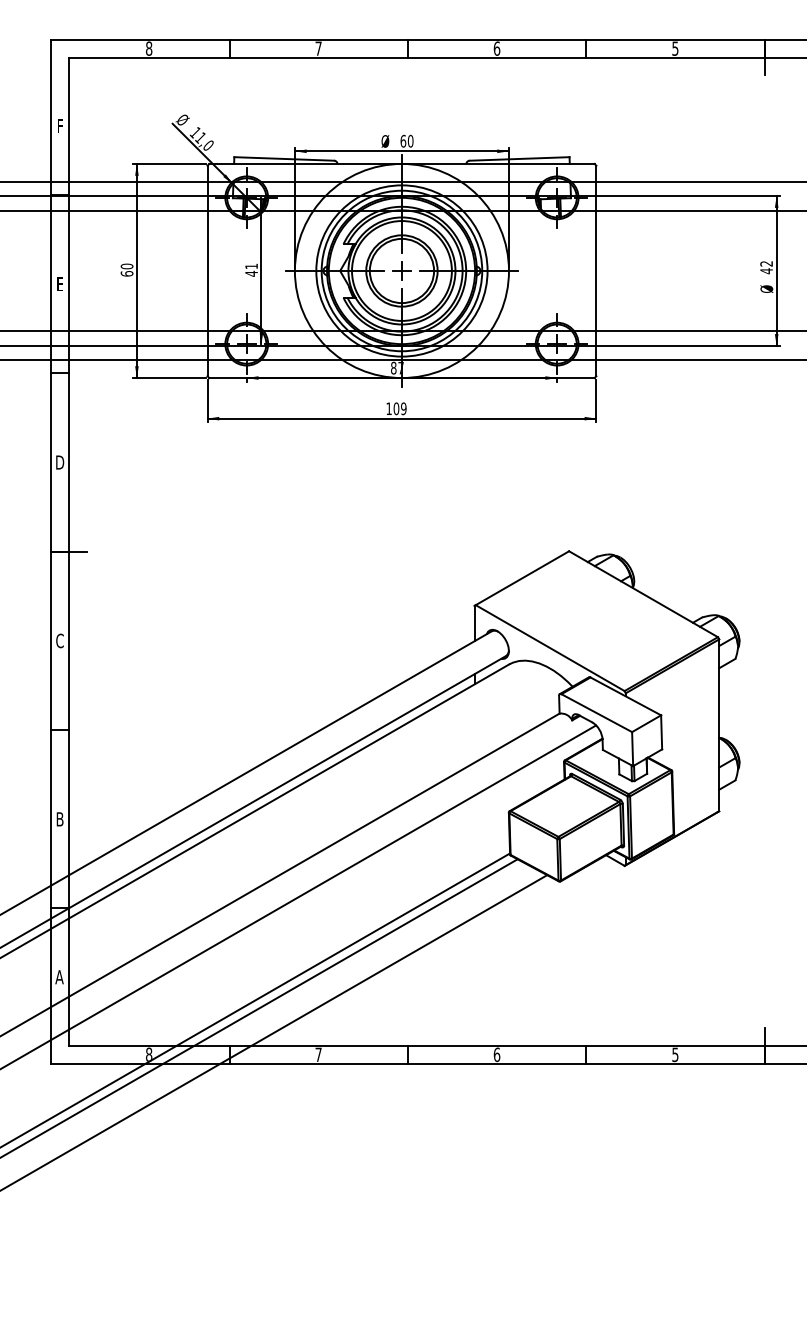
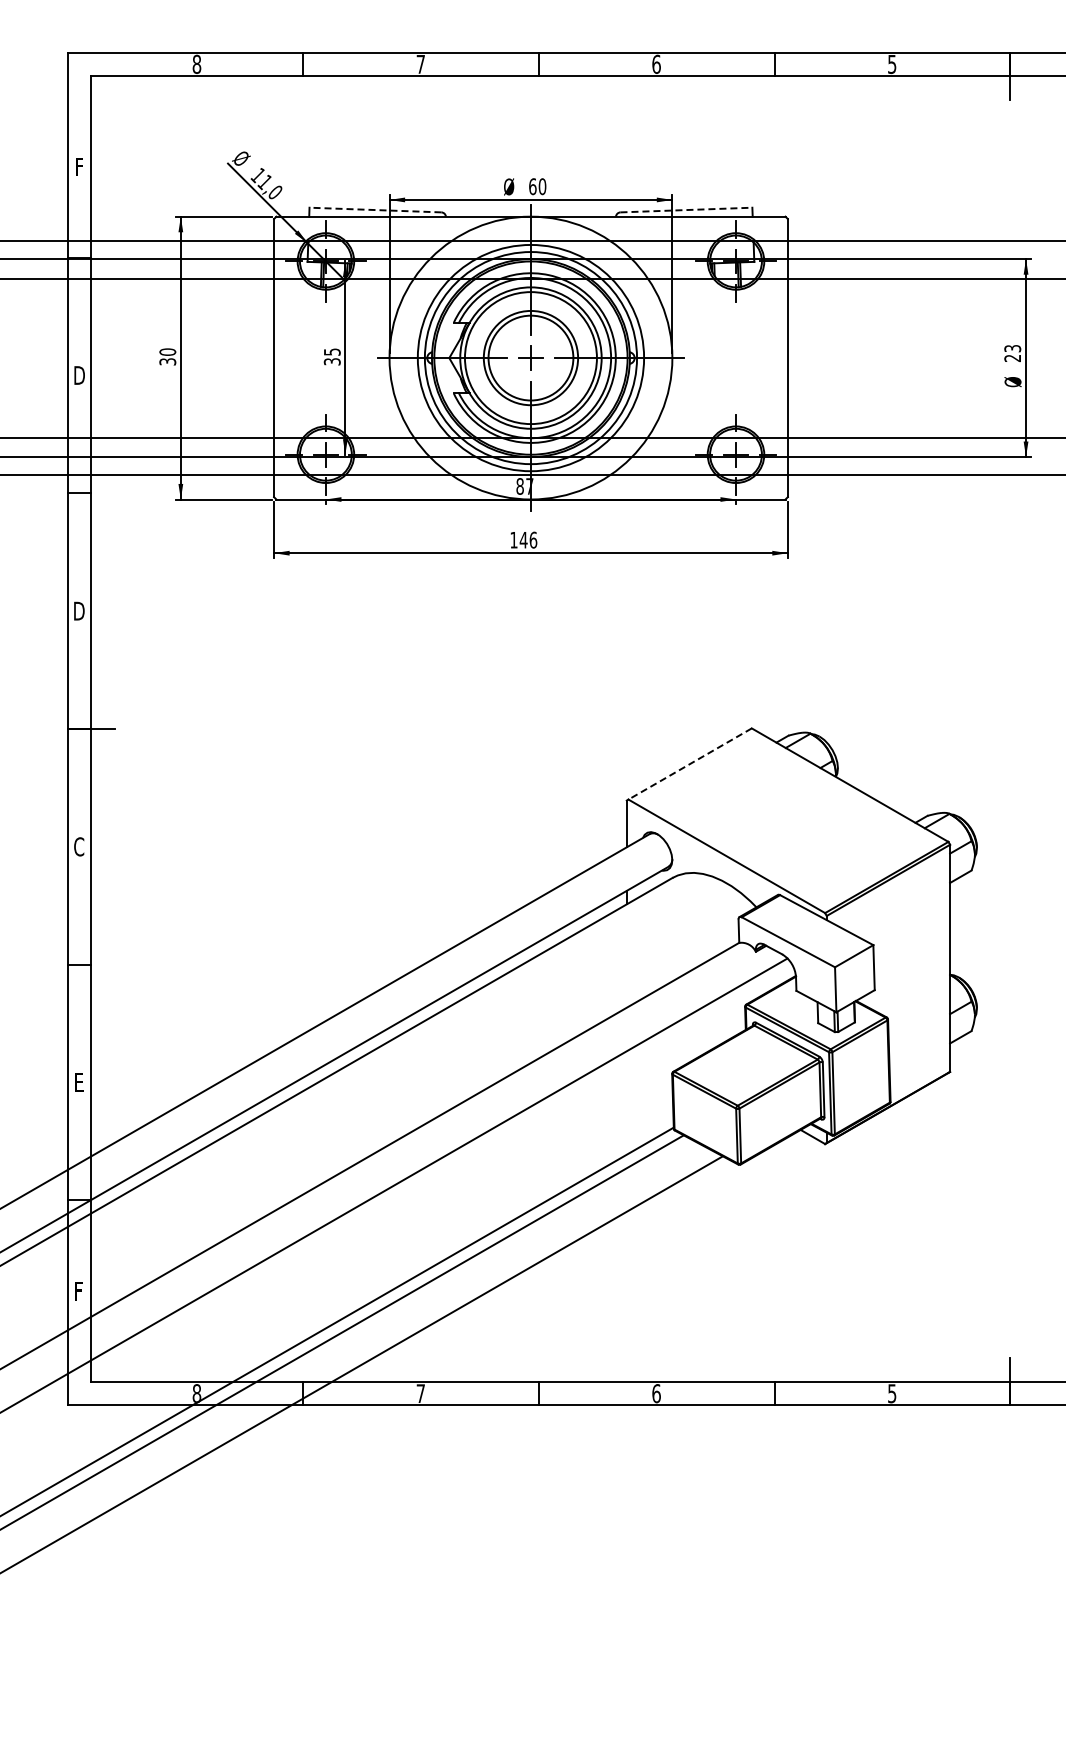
line: (283, 159) -> (374, 210), solid -> dashed
line: (519, 159) -> (686, 210), solid -> dashed
text: (766, 267) -> (1012, 353), 42 -> 23
text: (250, 269) -> (331, 356), 41 -> 35
text: (126, 273) -> (167, 361), 60 -> 30
text: (60, 284) -> (79, 375), E -> D
text: (400, 408) -> (528, 539), 109 -> 146
line: (521, 578) -> (689, 764), solid -> dashed
text: (60, 819) -> (79, 1082), B -> E
text: (59, 976) -> (78, 1290), A -> F

